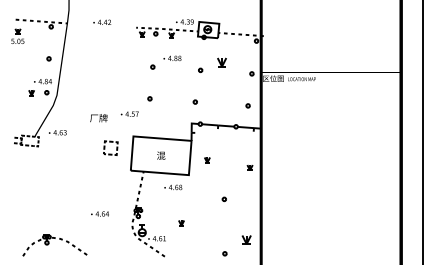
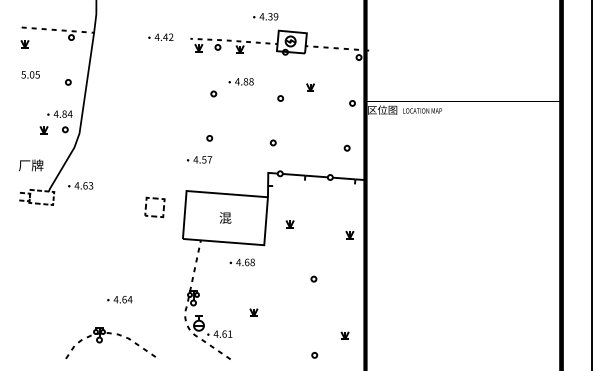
text: (101, 21) -> (160, 36), moved
text: (184, 21) -> (265, 16), moved
text: (17, 41) -> (30, 74), moved
part: (221, 62) -> (310, 87), size x0.62
text: (129, 113) -> (199, 159), moved
text: (99, 118) -> (31, 165), moved
text: (99, 213) -> (119, 299), moved
part: (246, 239) -> (344, 335), size x0.62
part: (49, 243) -> (102, 341), moved

